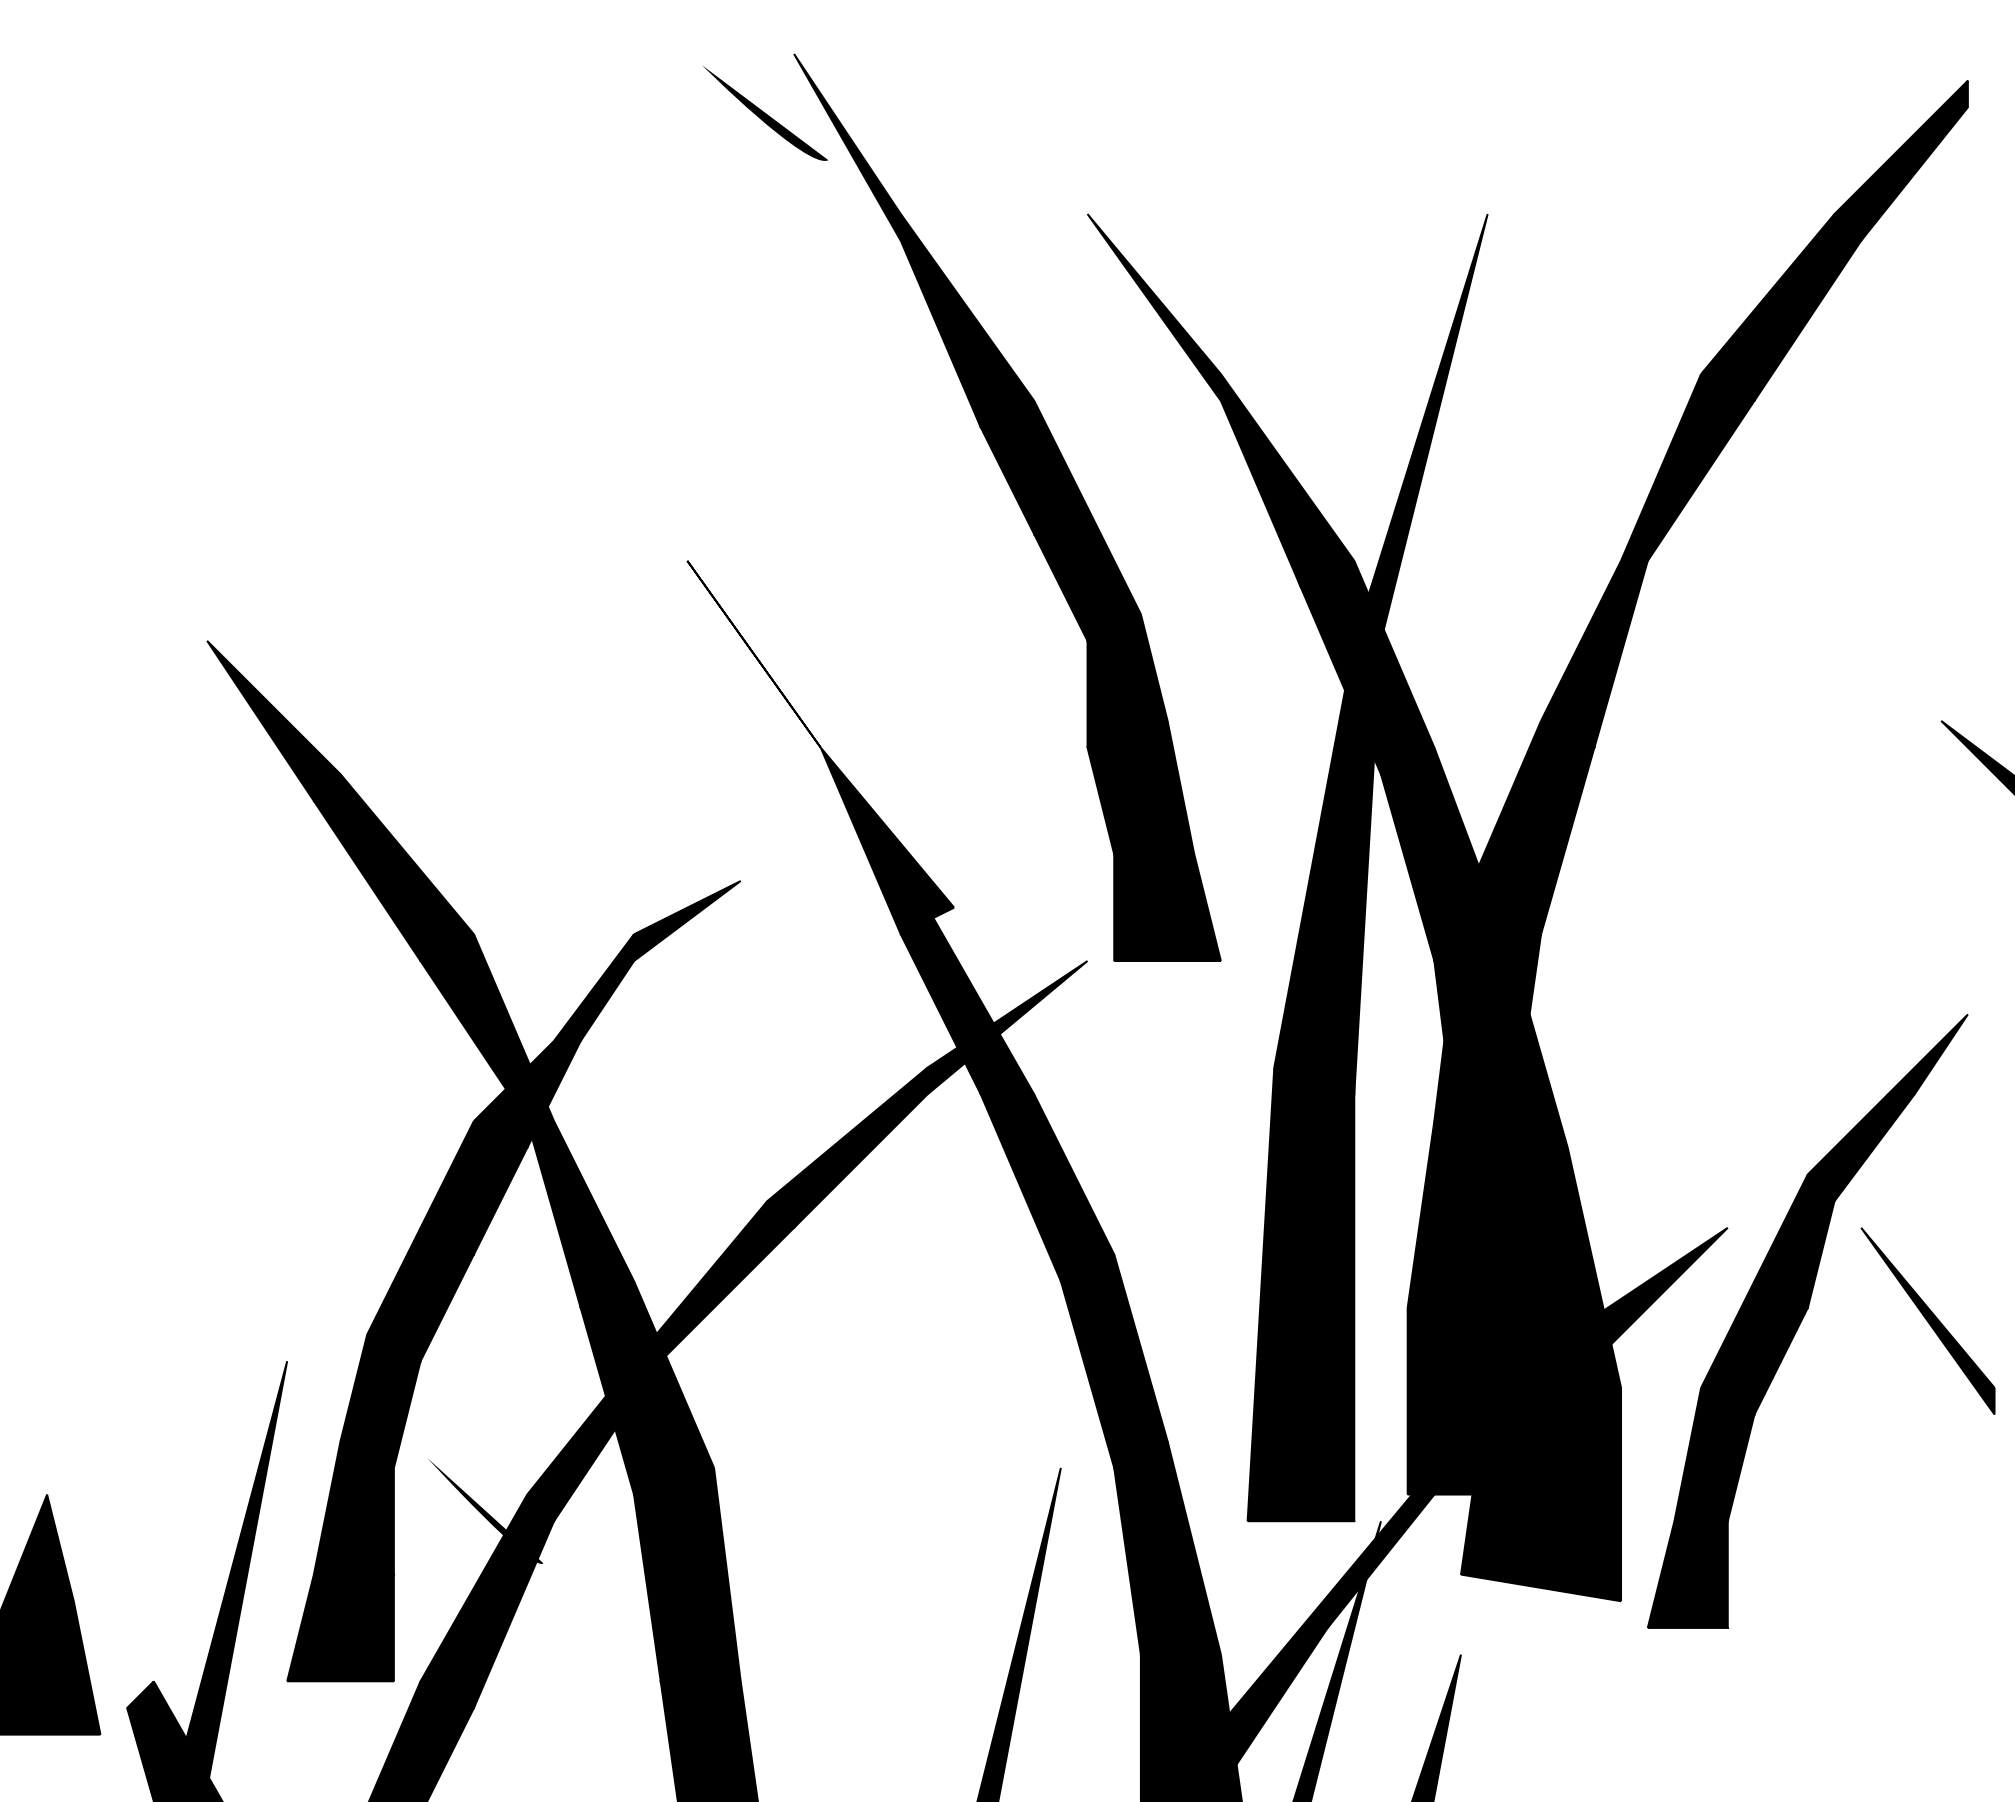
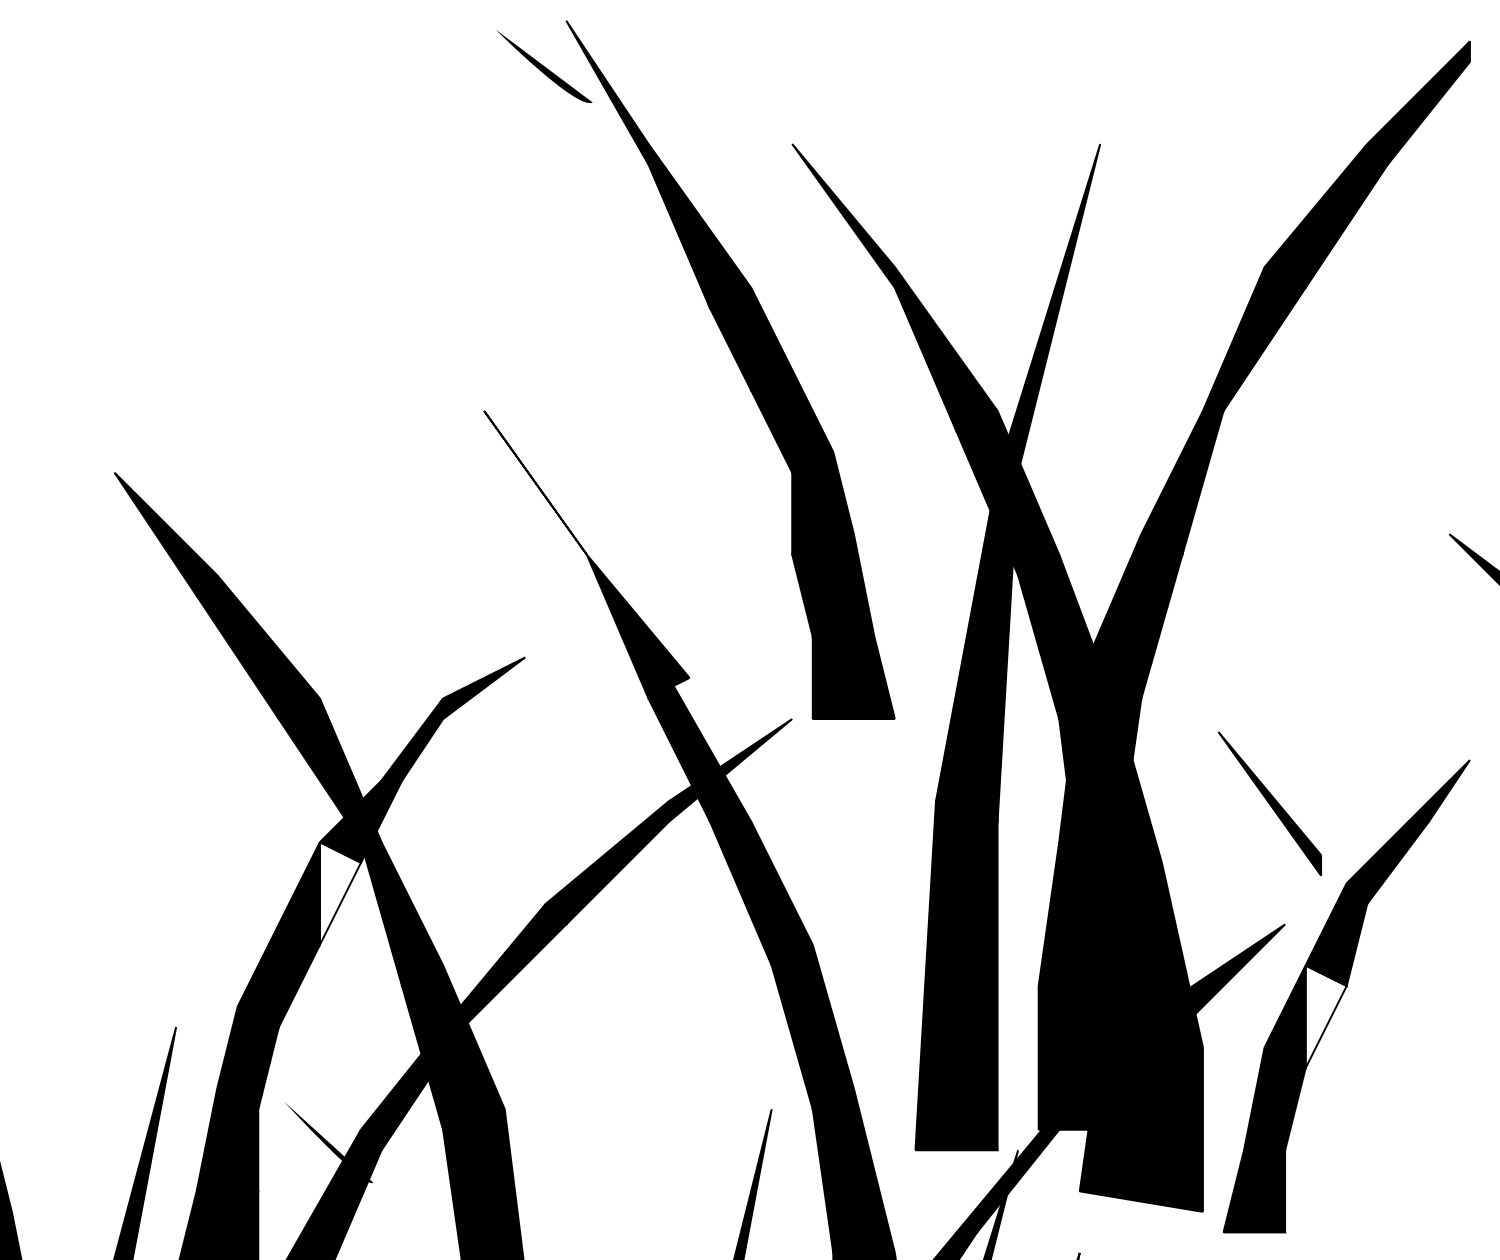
fill: (500, 1187) -> (340, 893), removed
part: (1927, 1320) -> (1269, 803), moved
fill: (1780, 1347) -> (1325, 1016), removed

